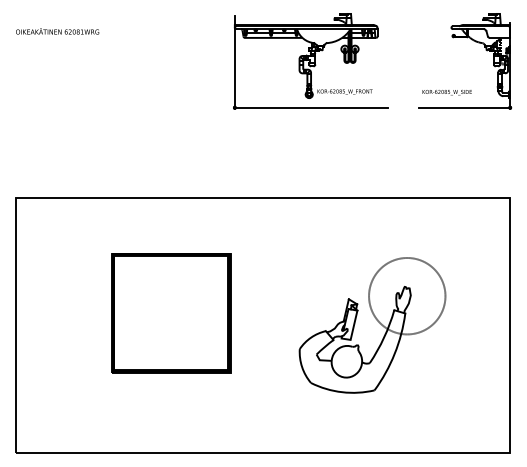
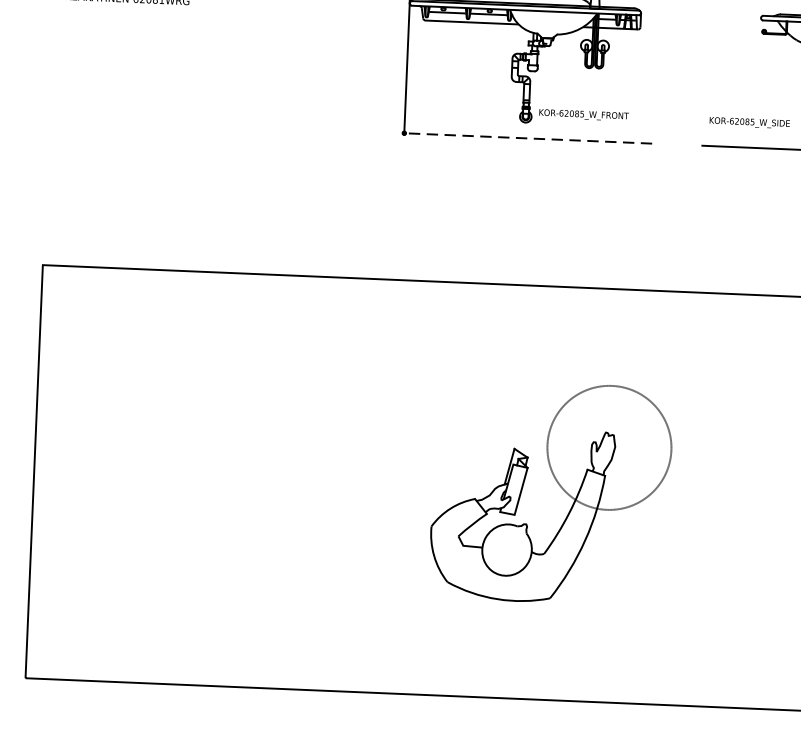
line: (310, 107) -> (526, 137), solid -> dashed
part: (171, 313) -> (287, 462), removed
part: (376, 320) -> (557, 485), moved

